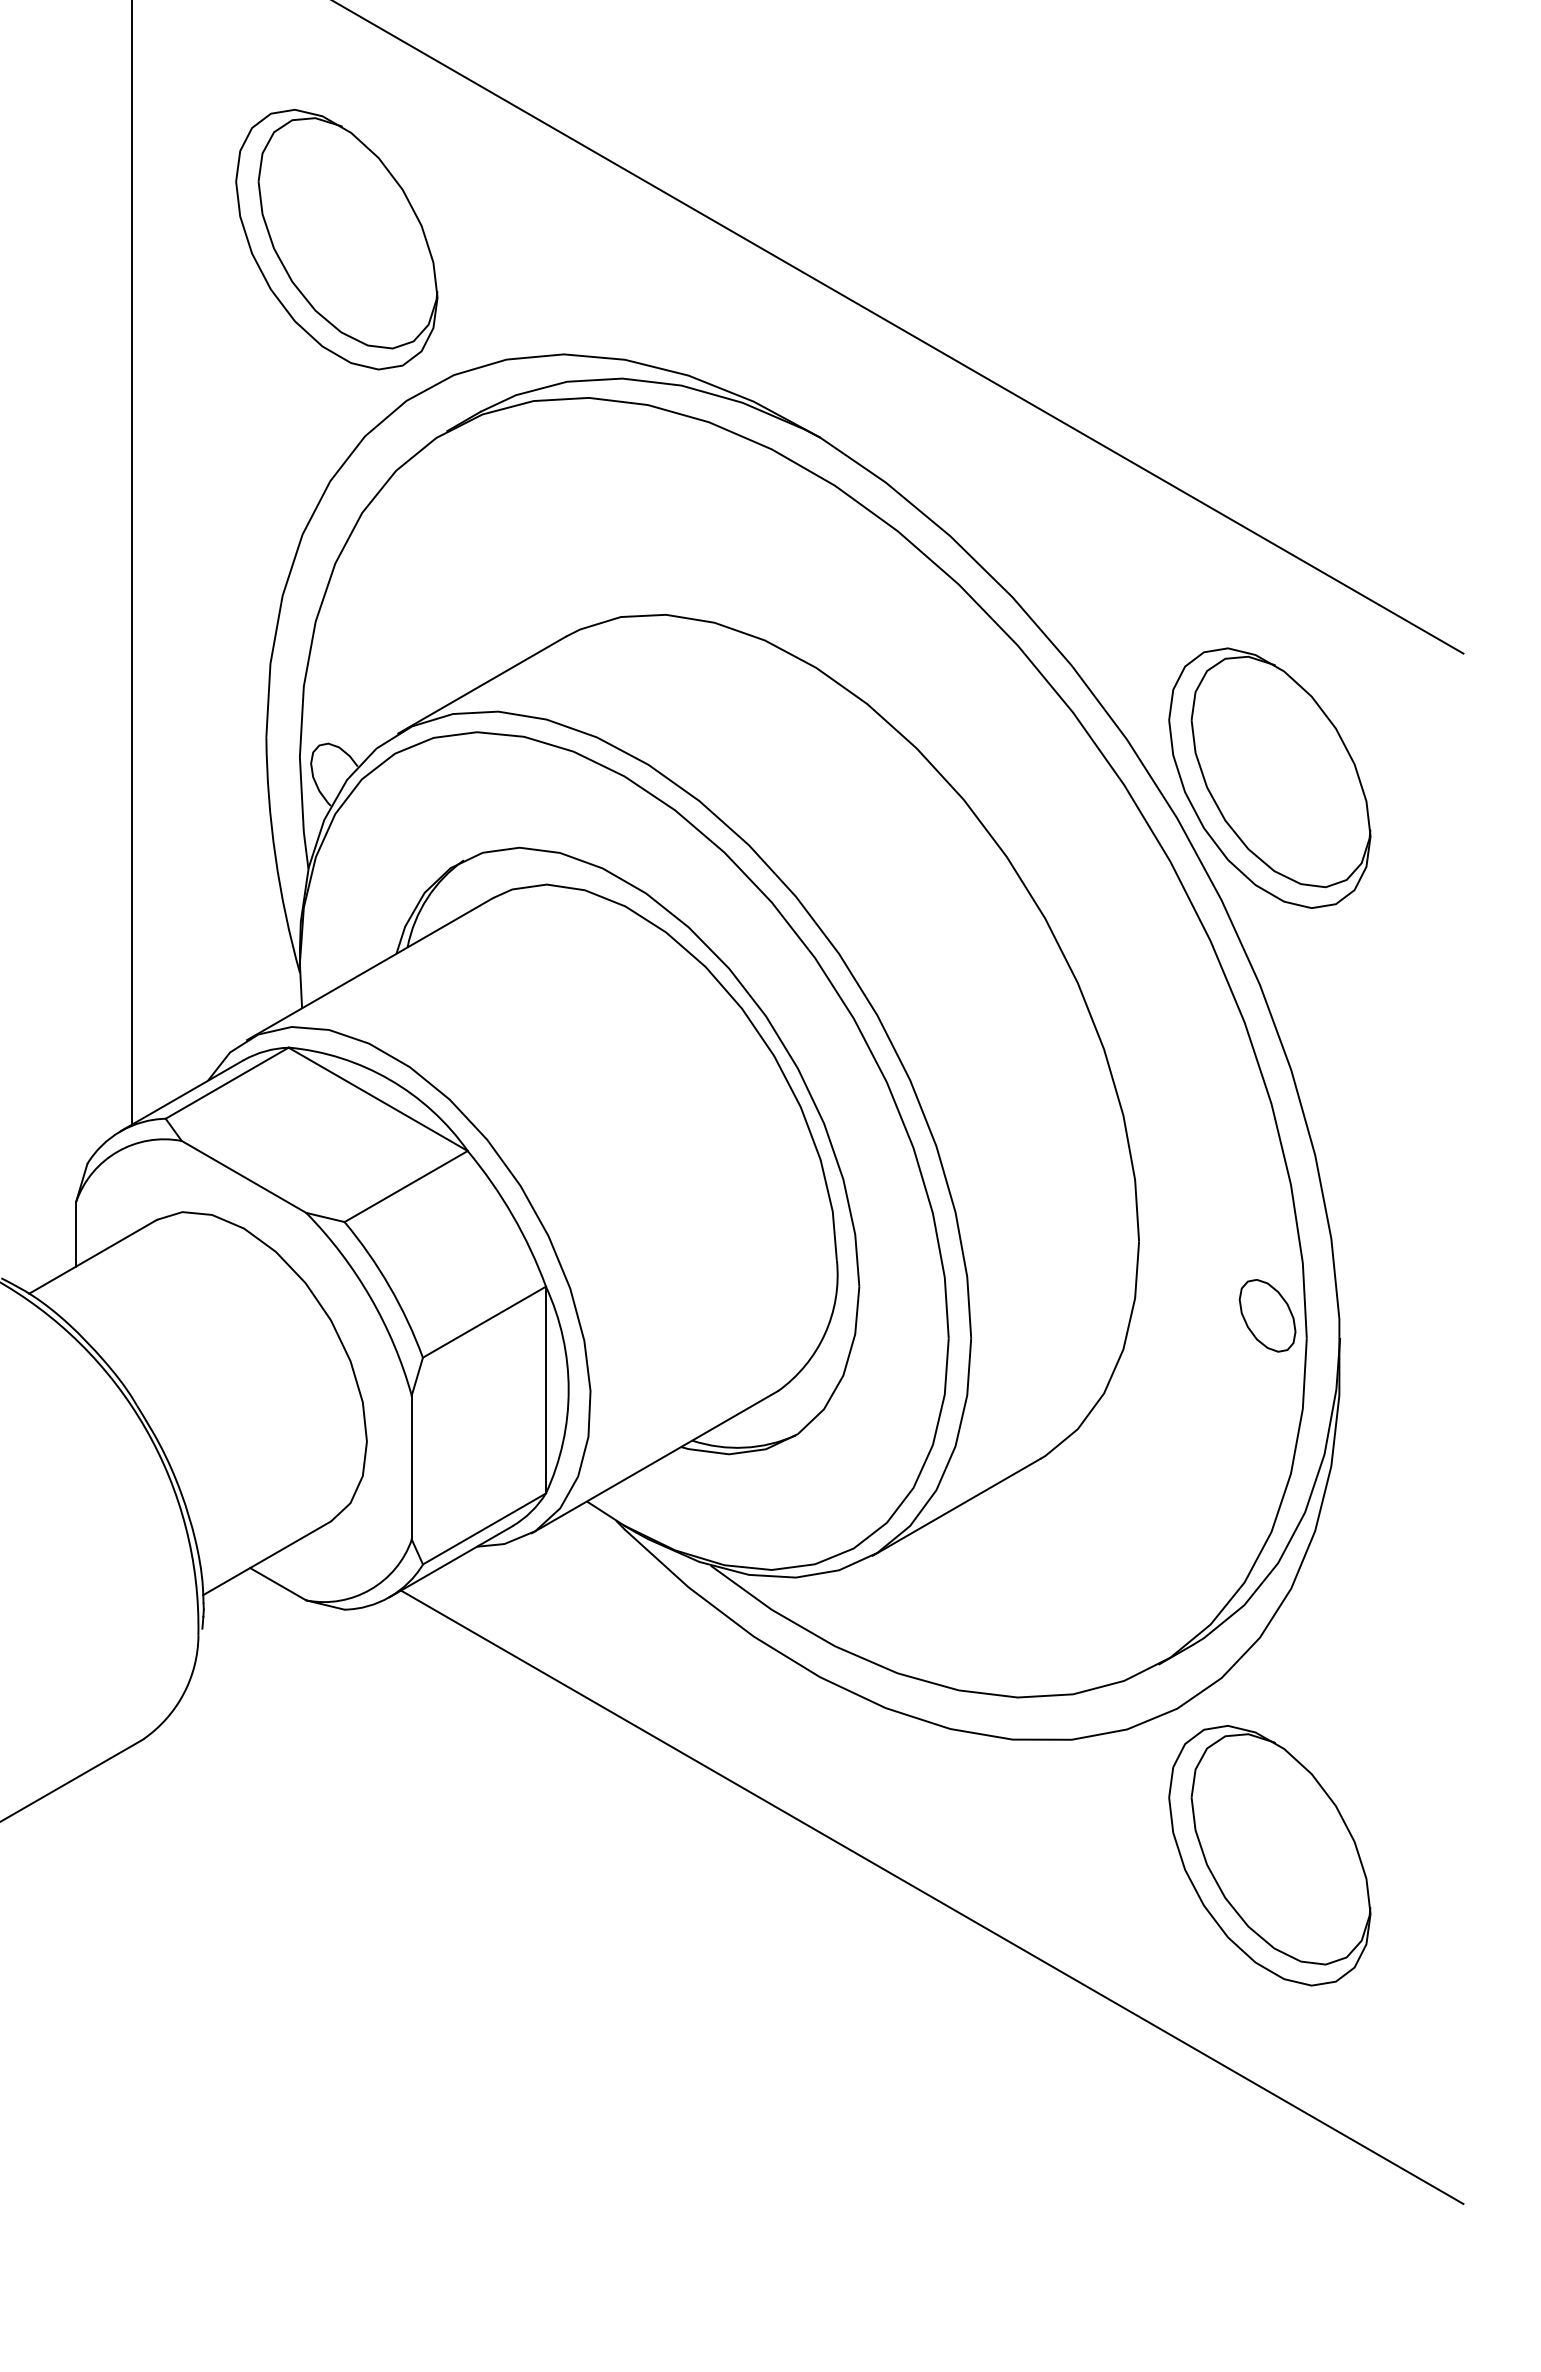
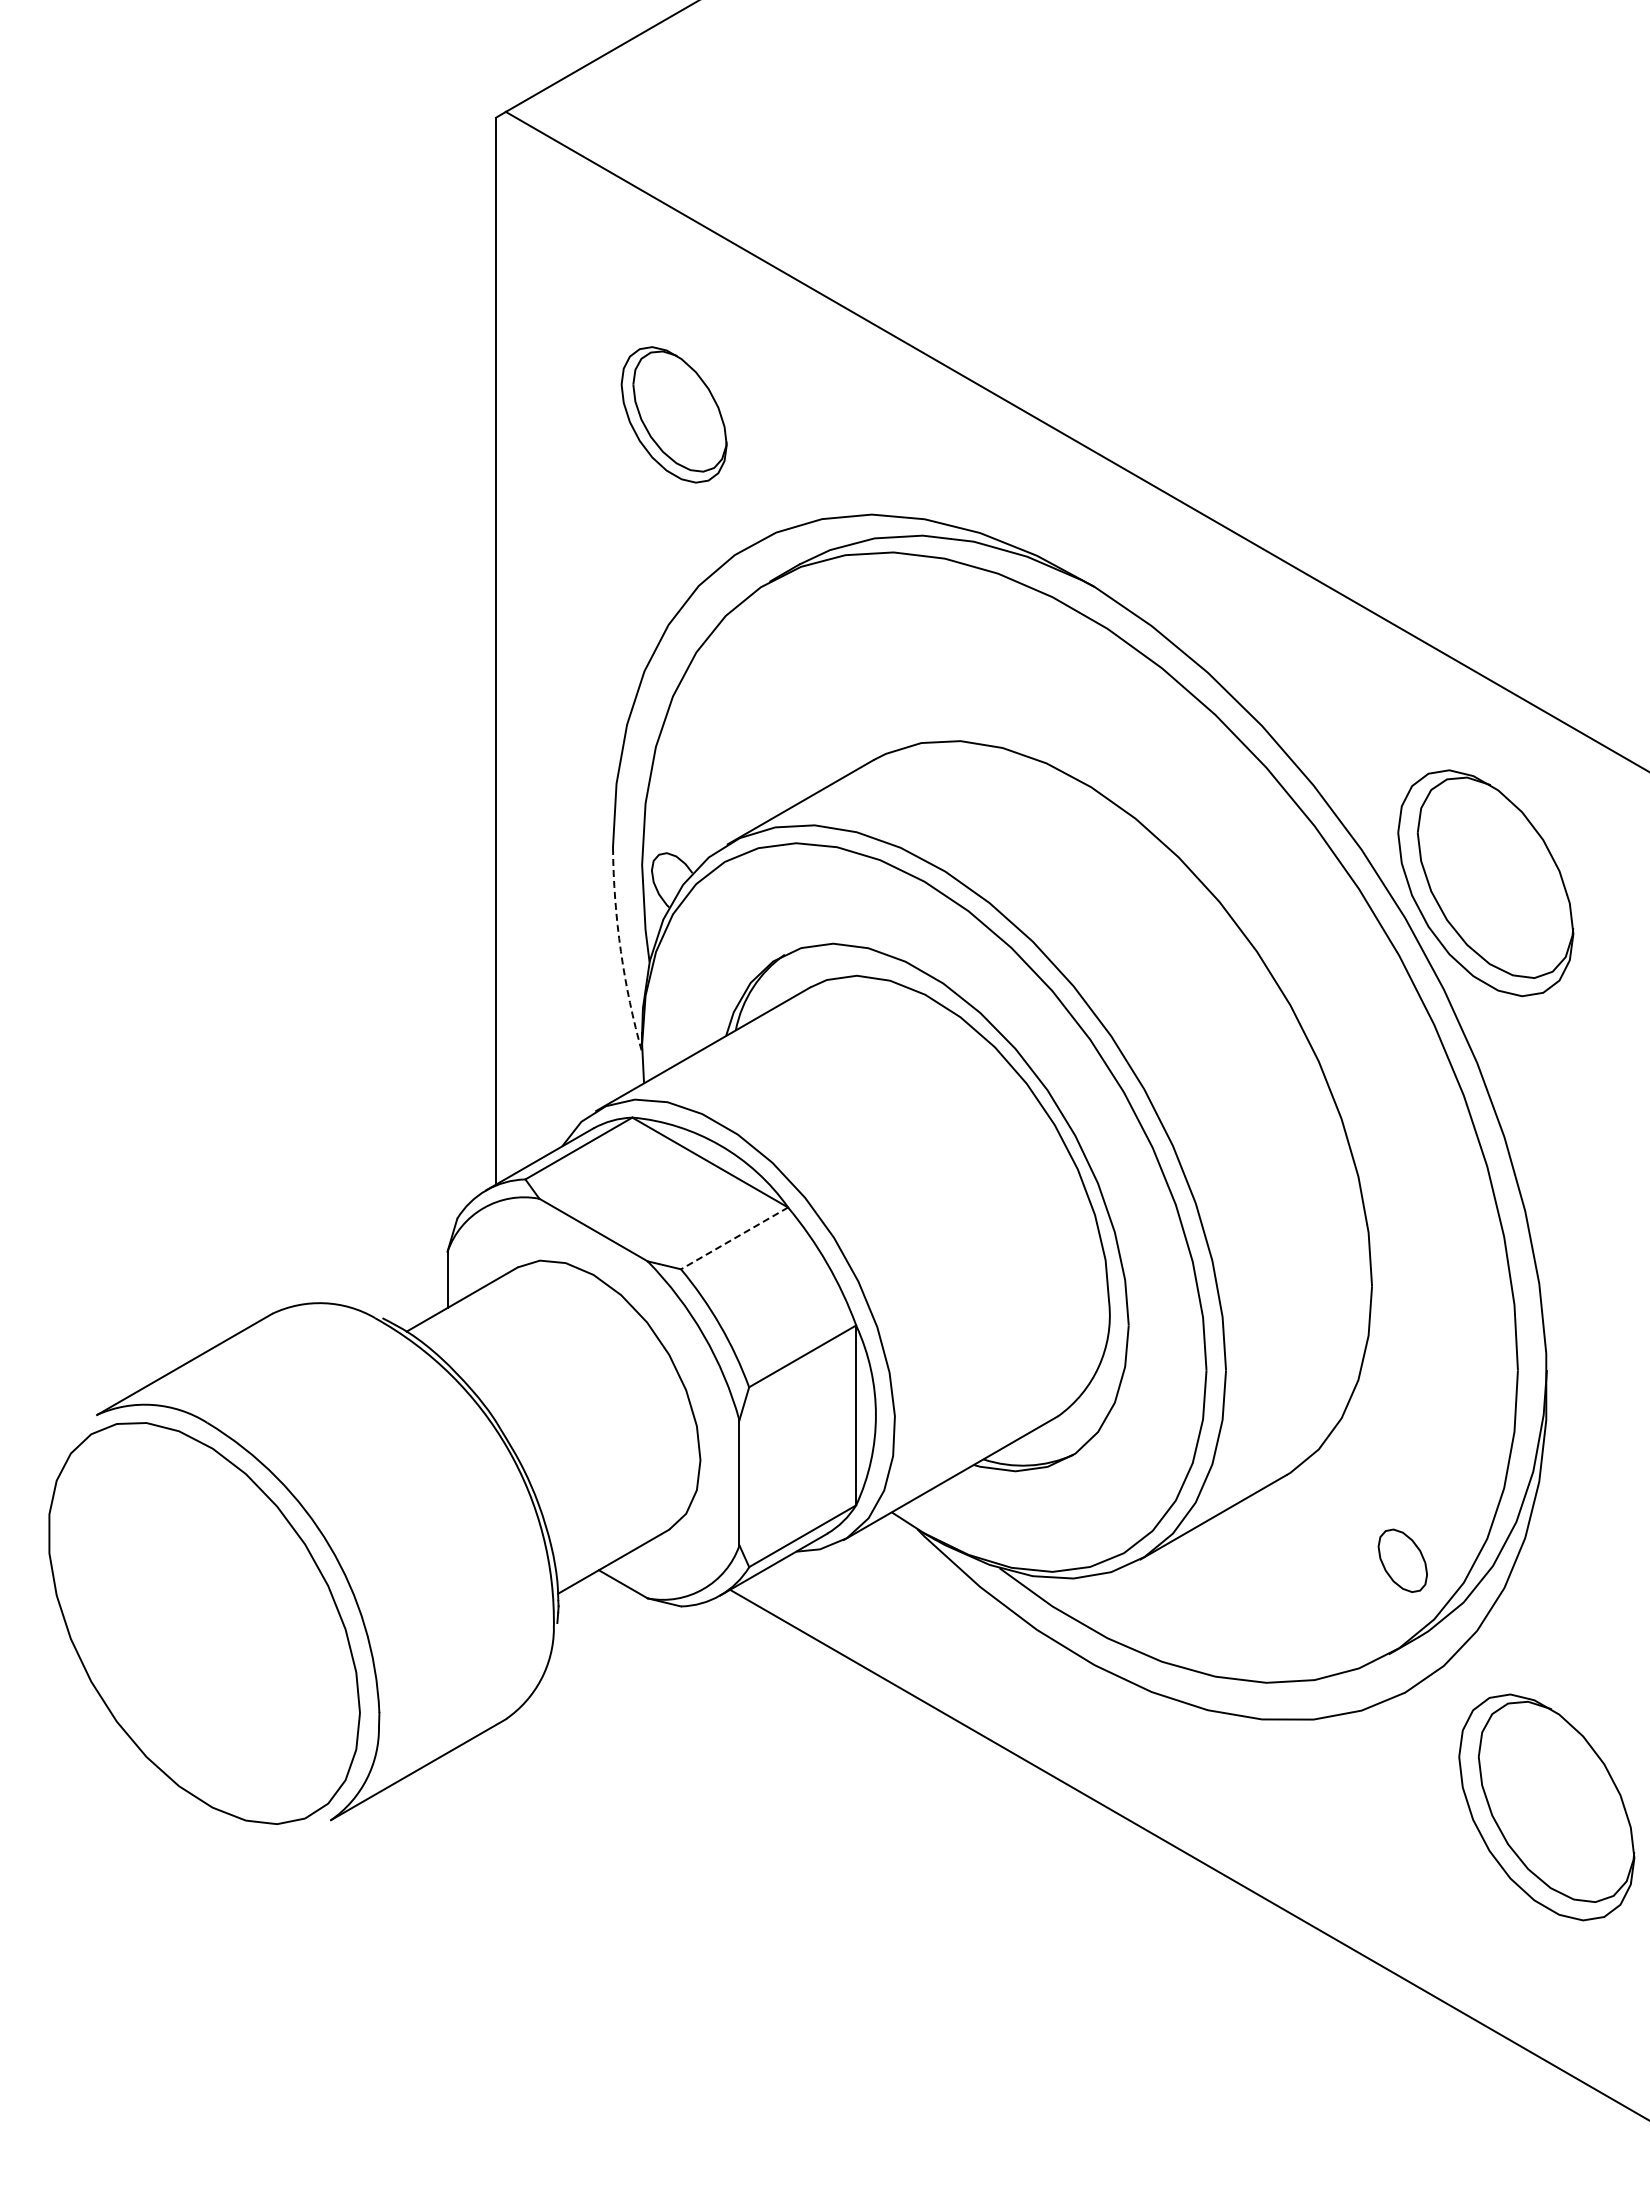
part: (335, 239) -> (673, 414), size x0.6
arc: (275, 856) -> (620, 951), solid -> dashed
line: (406, 1186) -> (734, 1238), solid -> dashed
part: (1267, 1315) -> (1402, 1560), moved
part: (1269, 1855) -> (1546, 1807), moved

